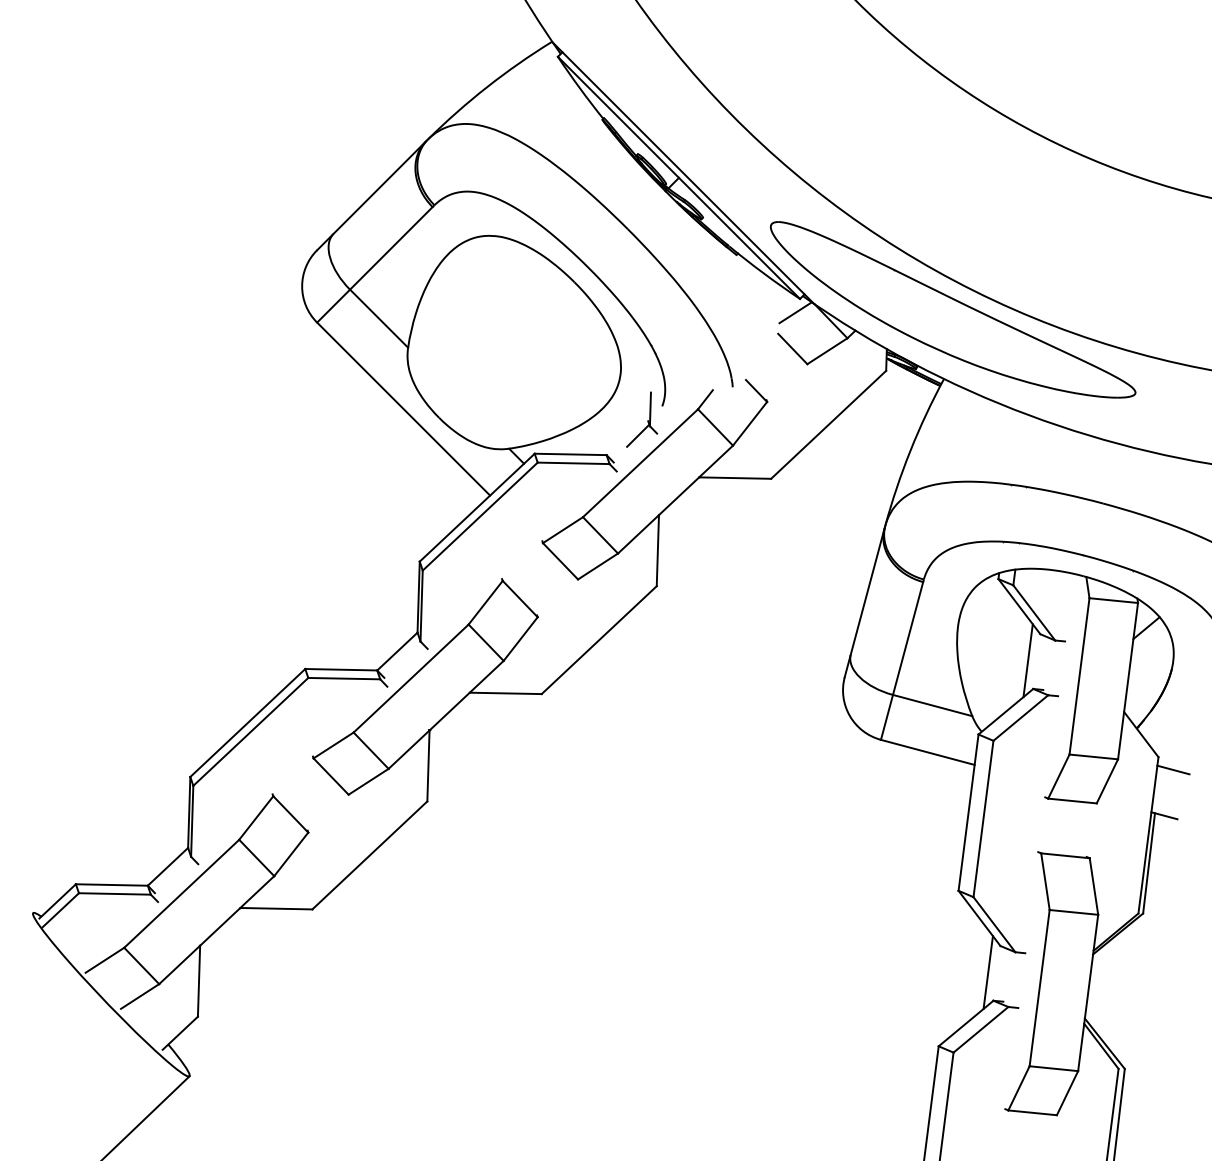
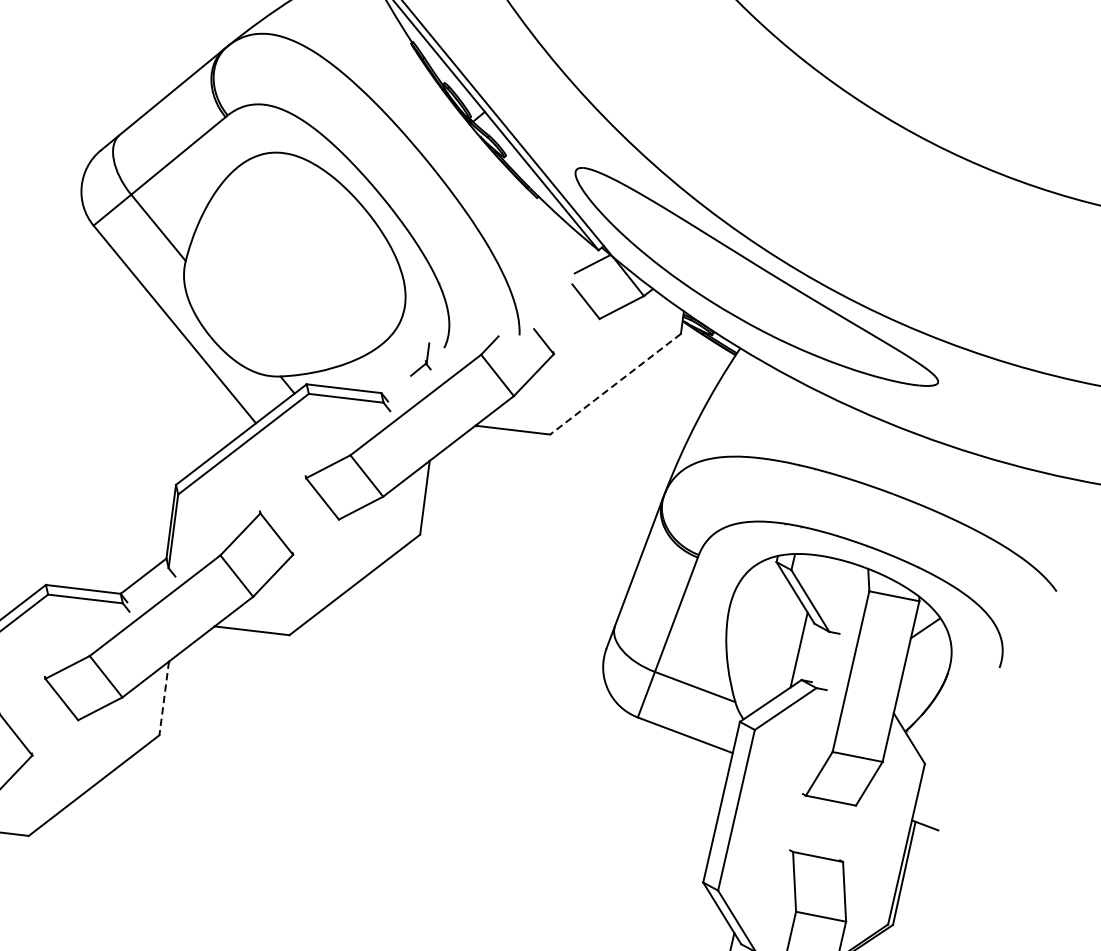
part: (642, 419) -> (422, 359), size x0.6
line: (828, 424) -> (615, 383), solid -> dashed
line: (428, 766) -> (164, 699), solid -> dashed
line: (1173, 769) -> (939, 778), removed

